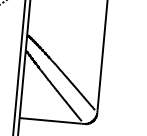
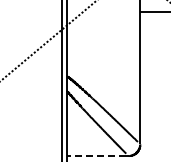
line: (50, 121) -> (96, 156), solid -> dashed

